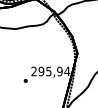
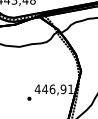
text: (49, 71) -> (53, 89), 295,94 -> 446,91

